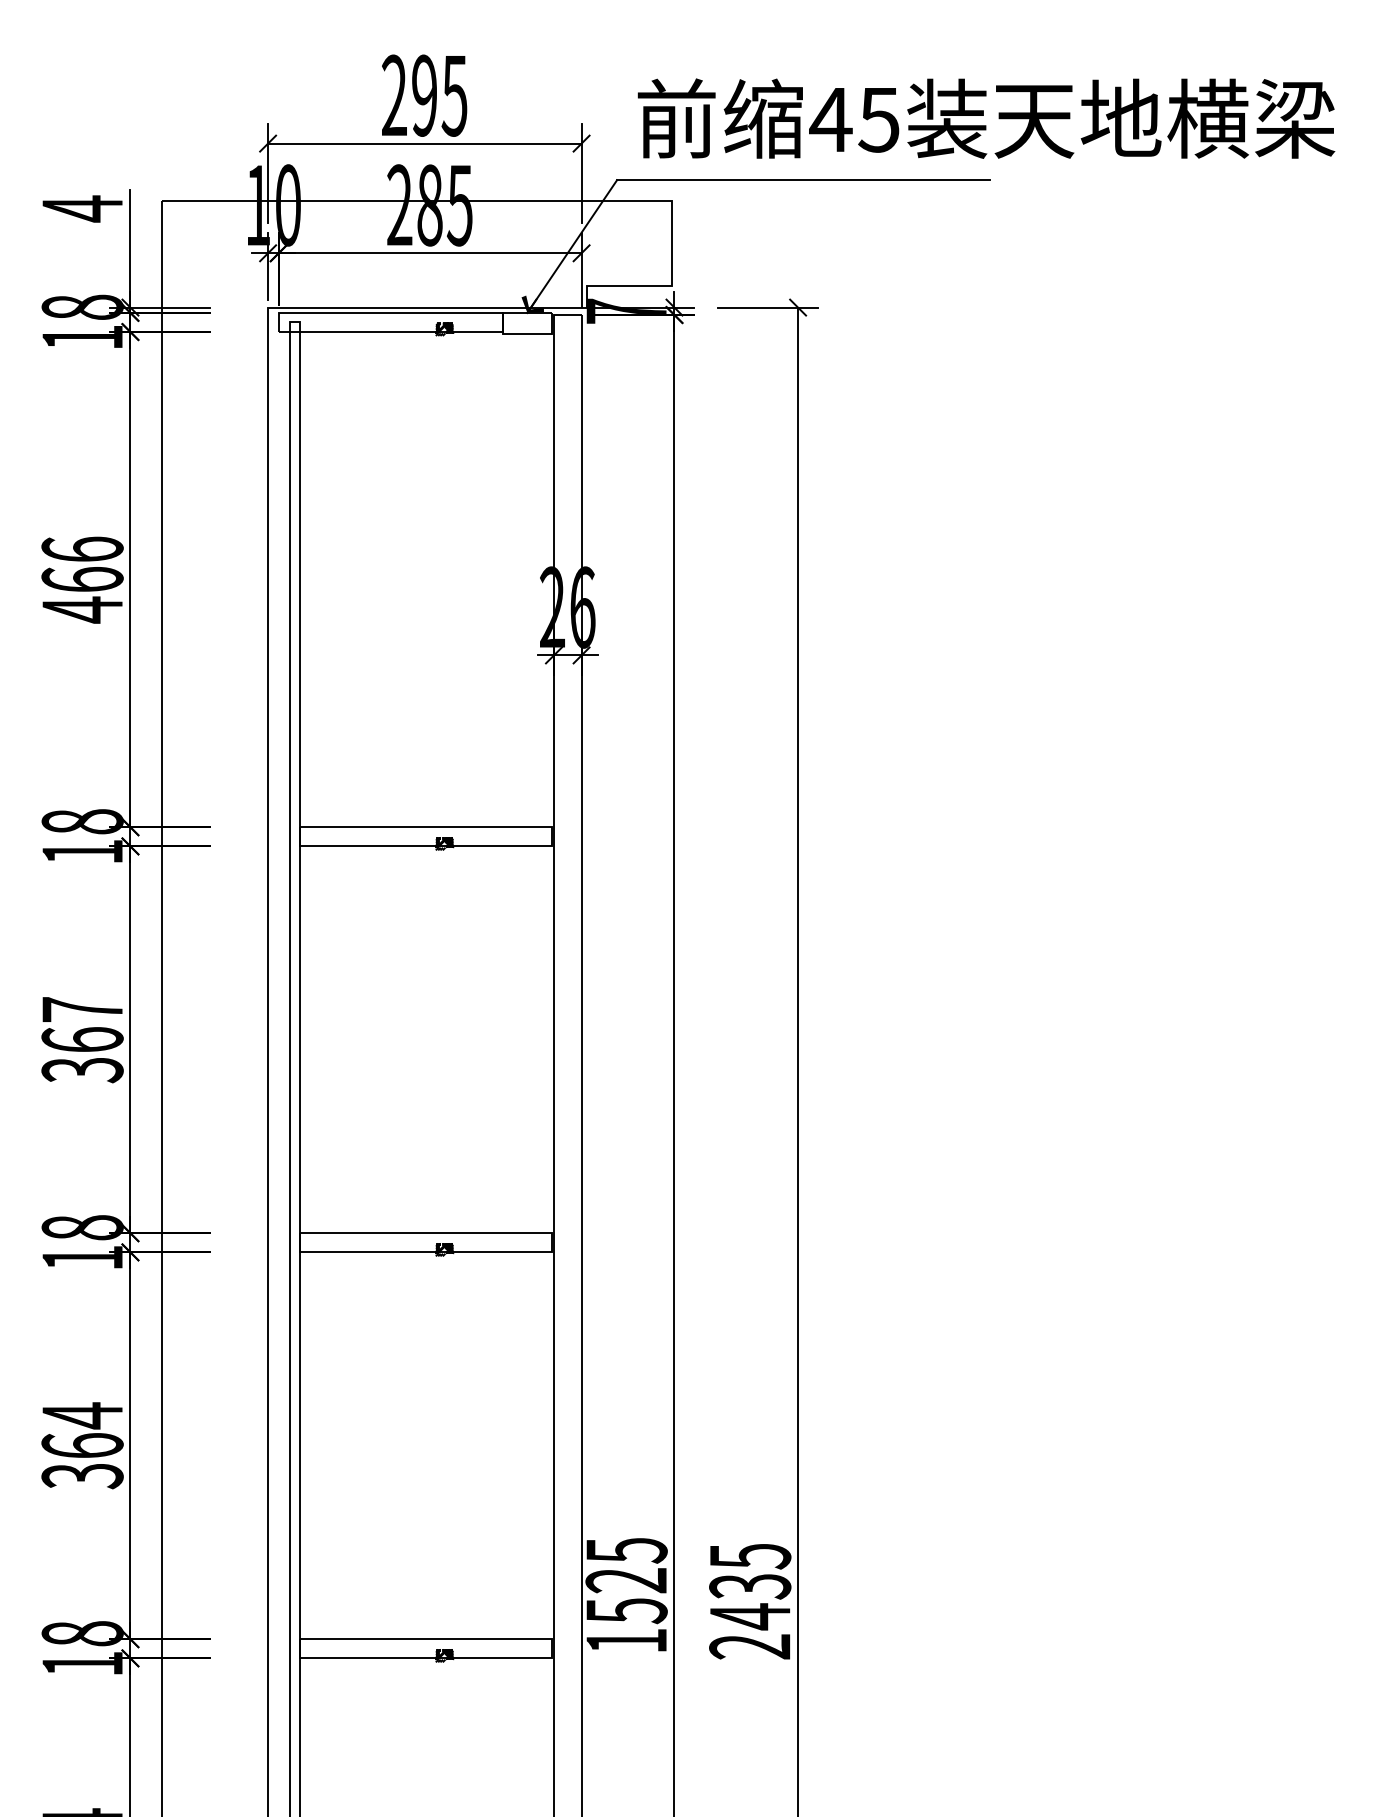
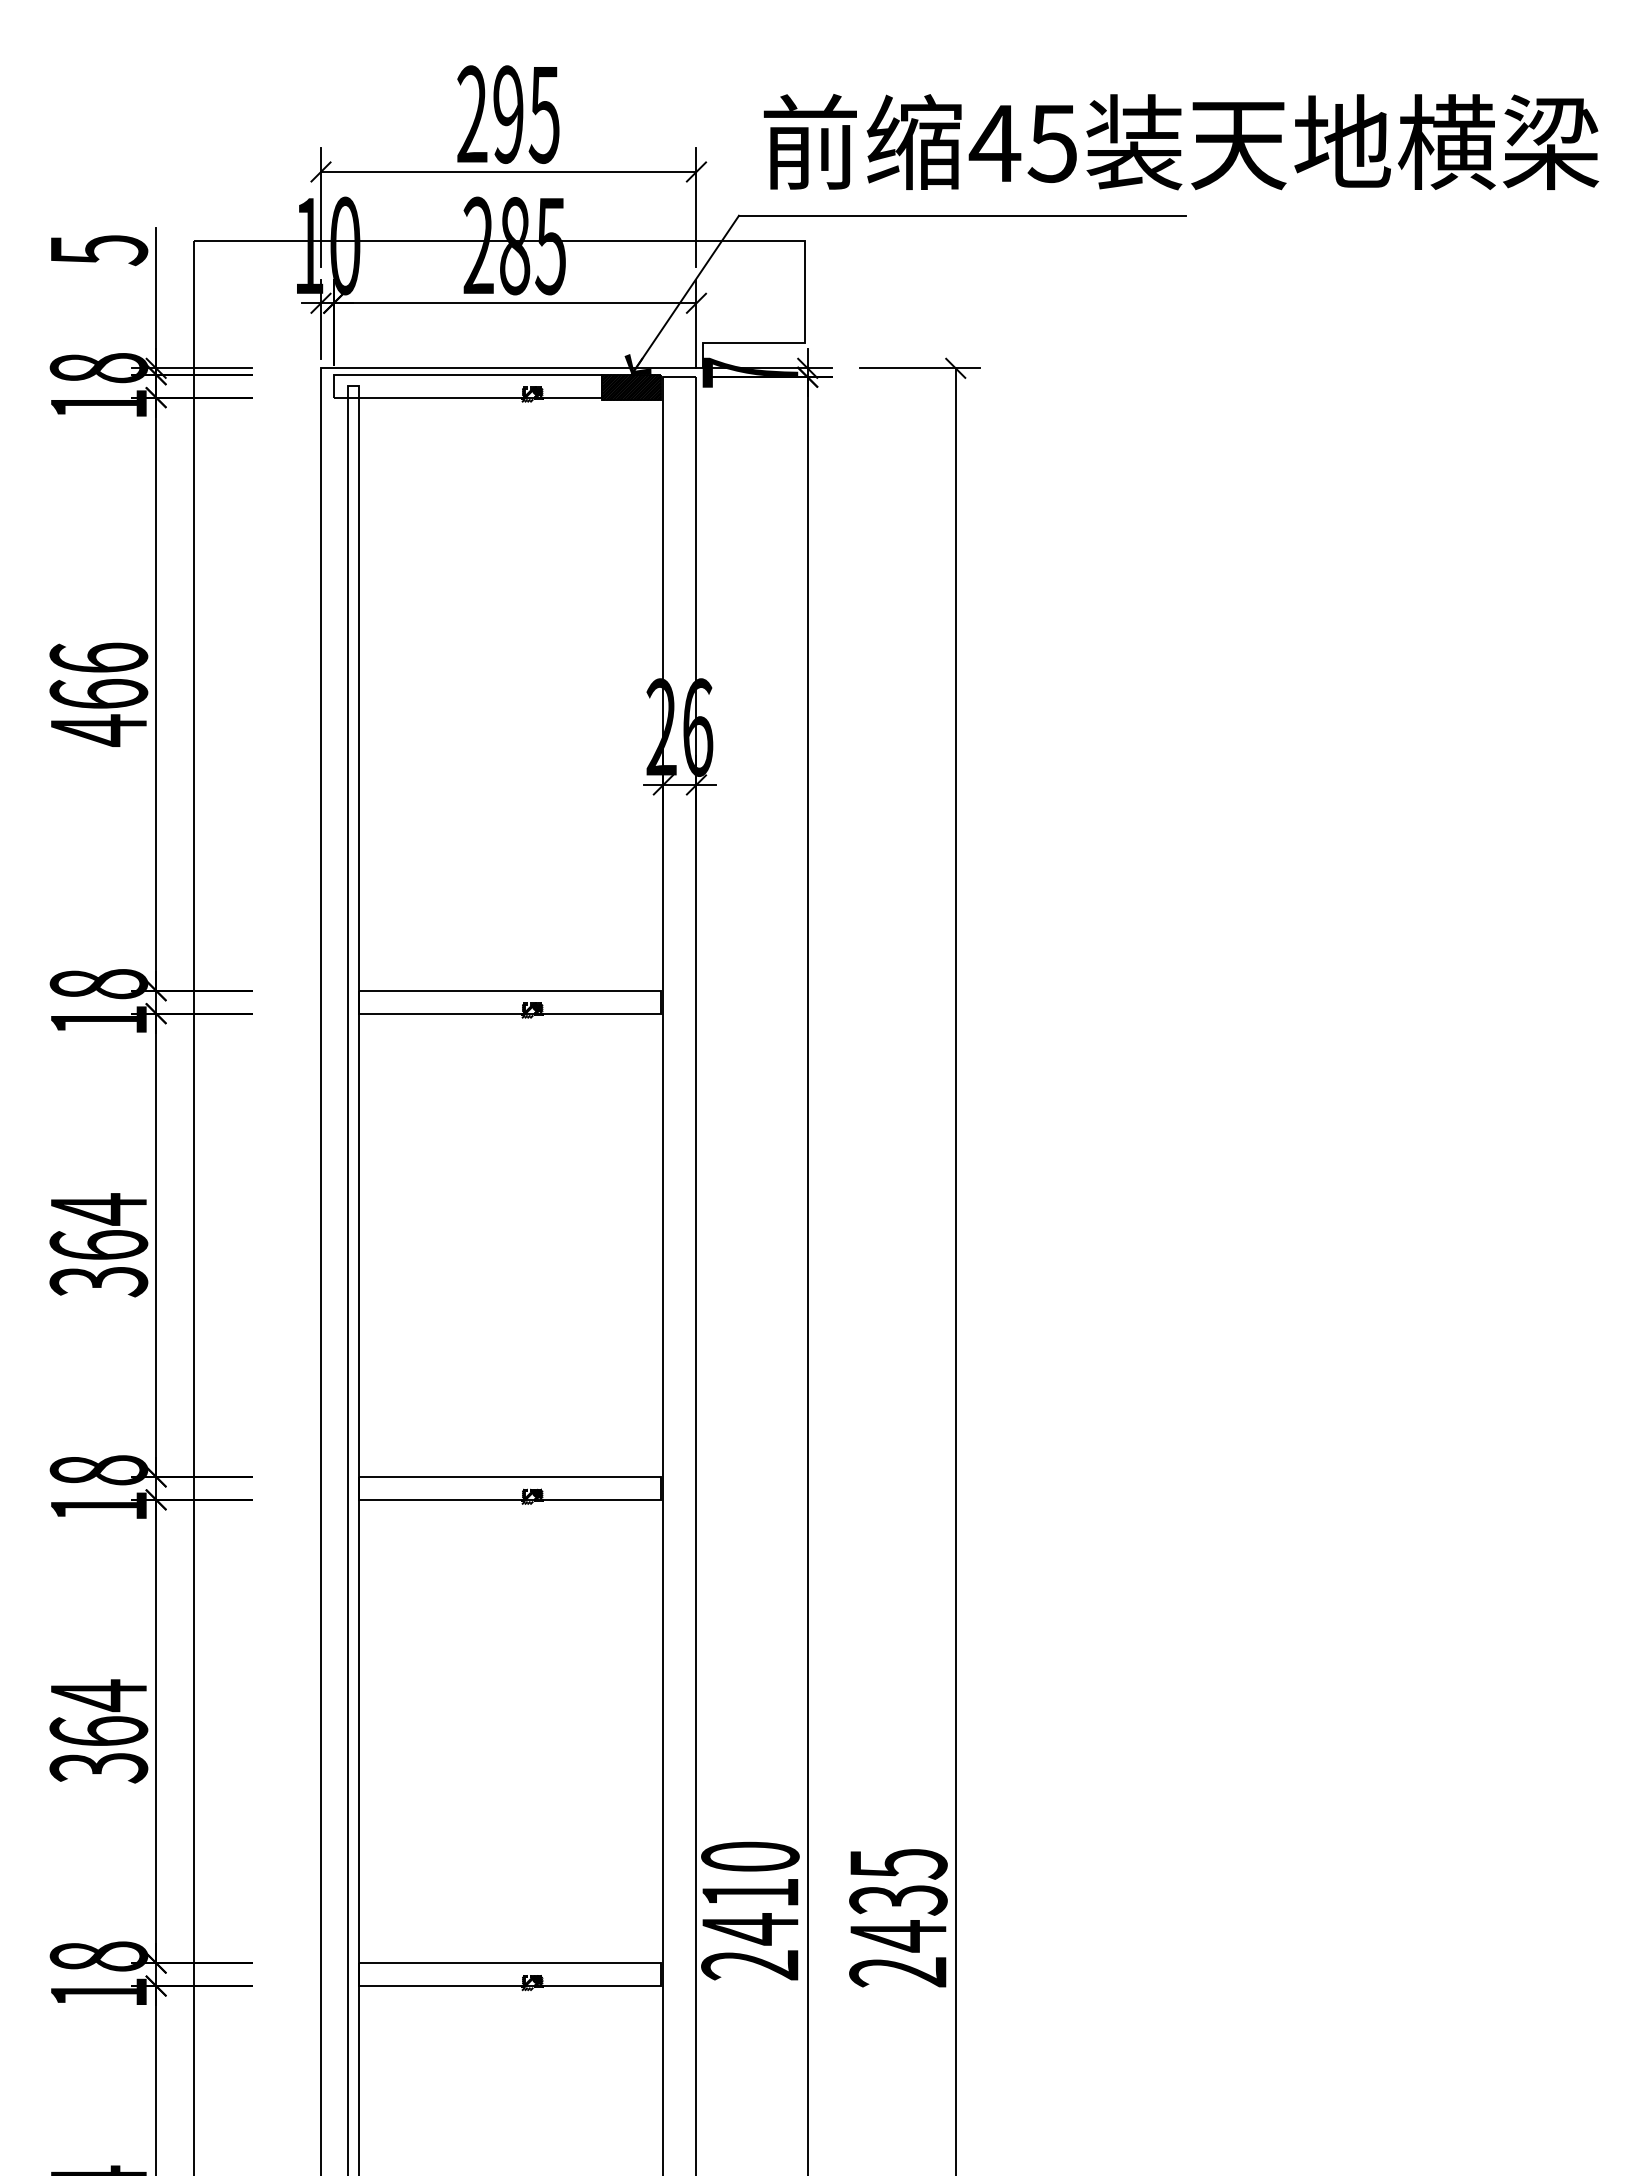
text: (83, 209) -> (99, 250), 4 -> 5
hatch: (527, 323) -> (631, 387), added
text: (82, 1009) -> (98, 1209), 367 -> 364
text: (626, 1595) -> (750, 1910), 1525 -> 2410

